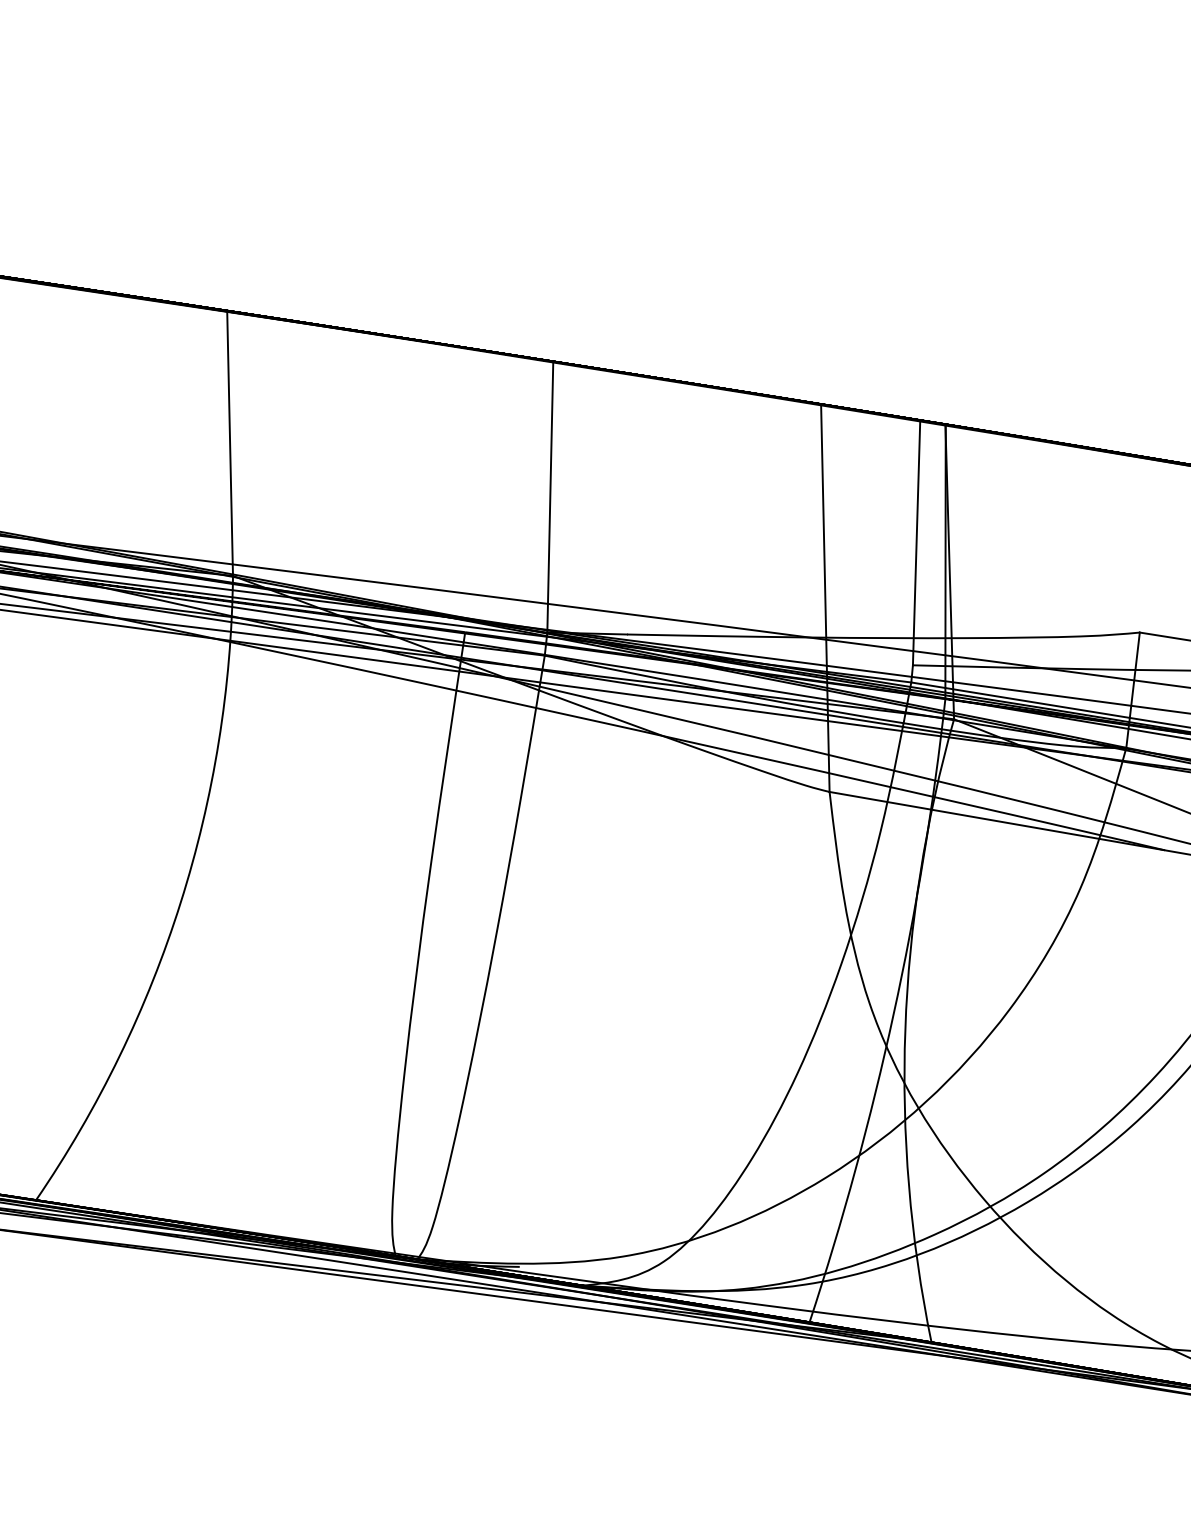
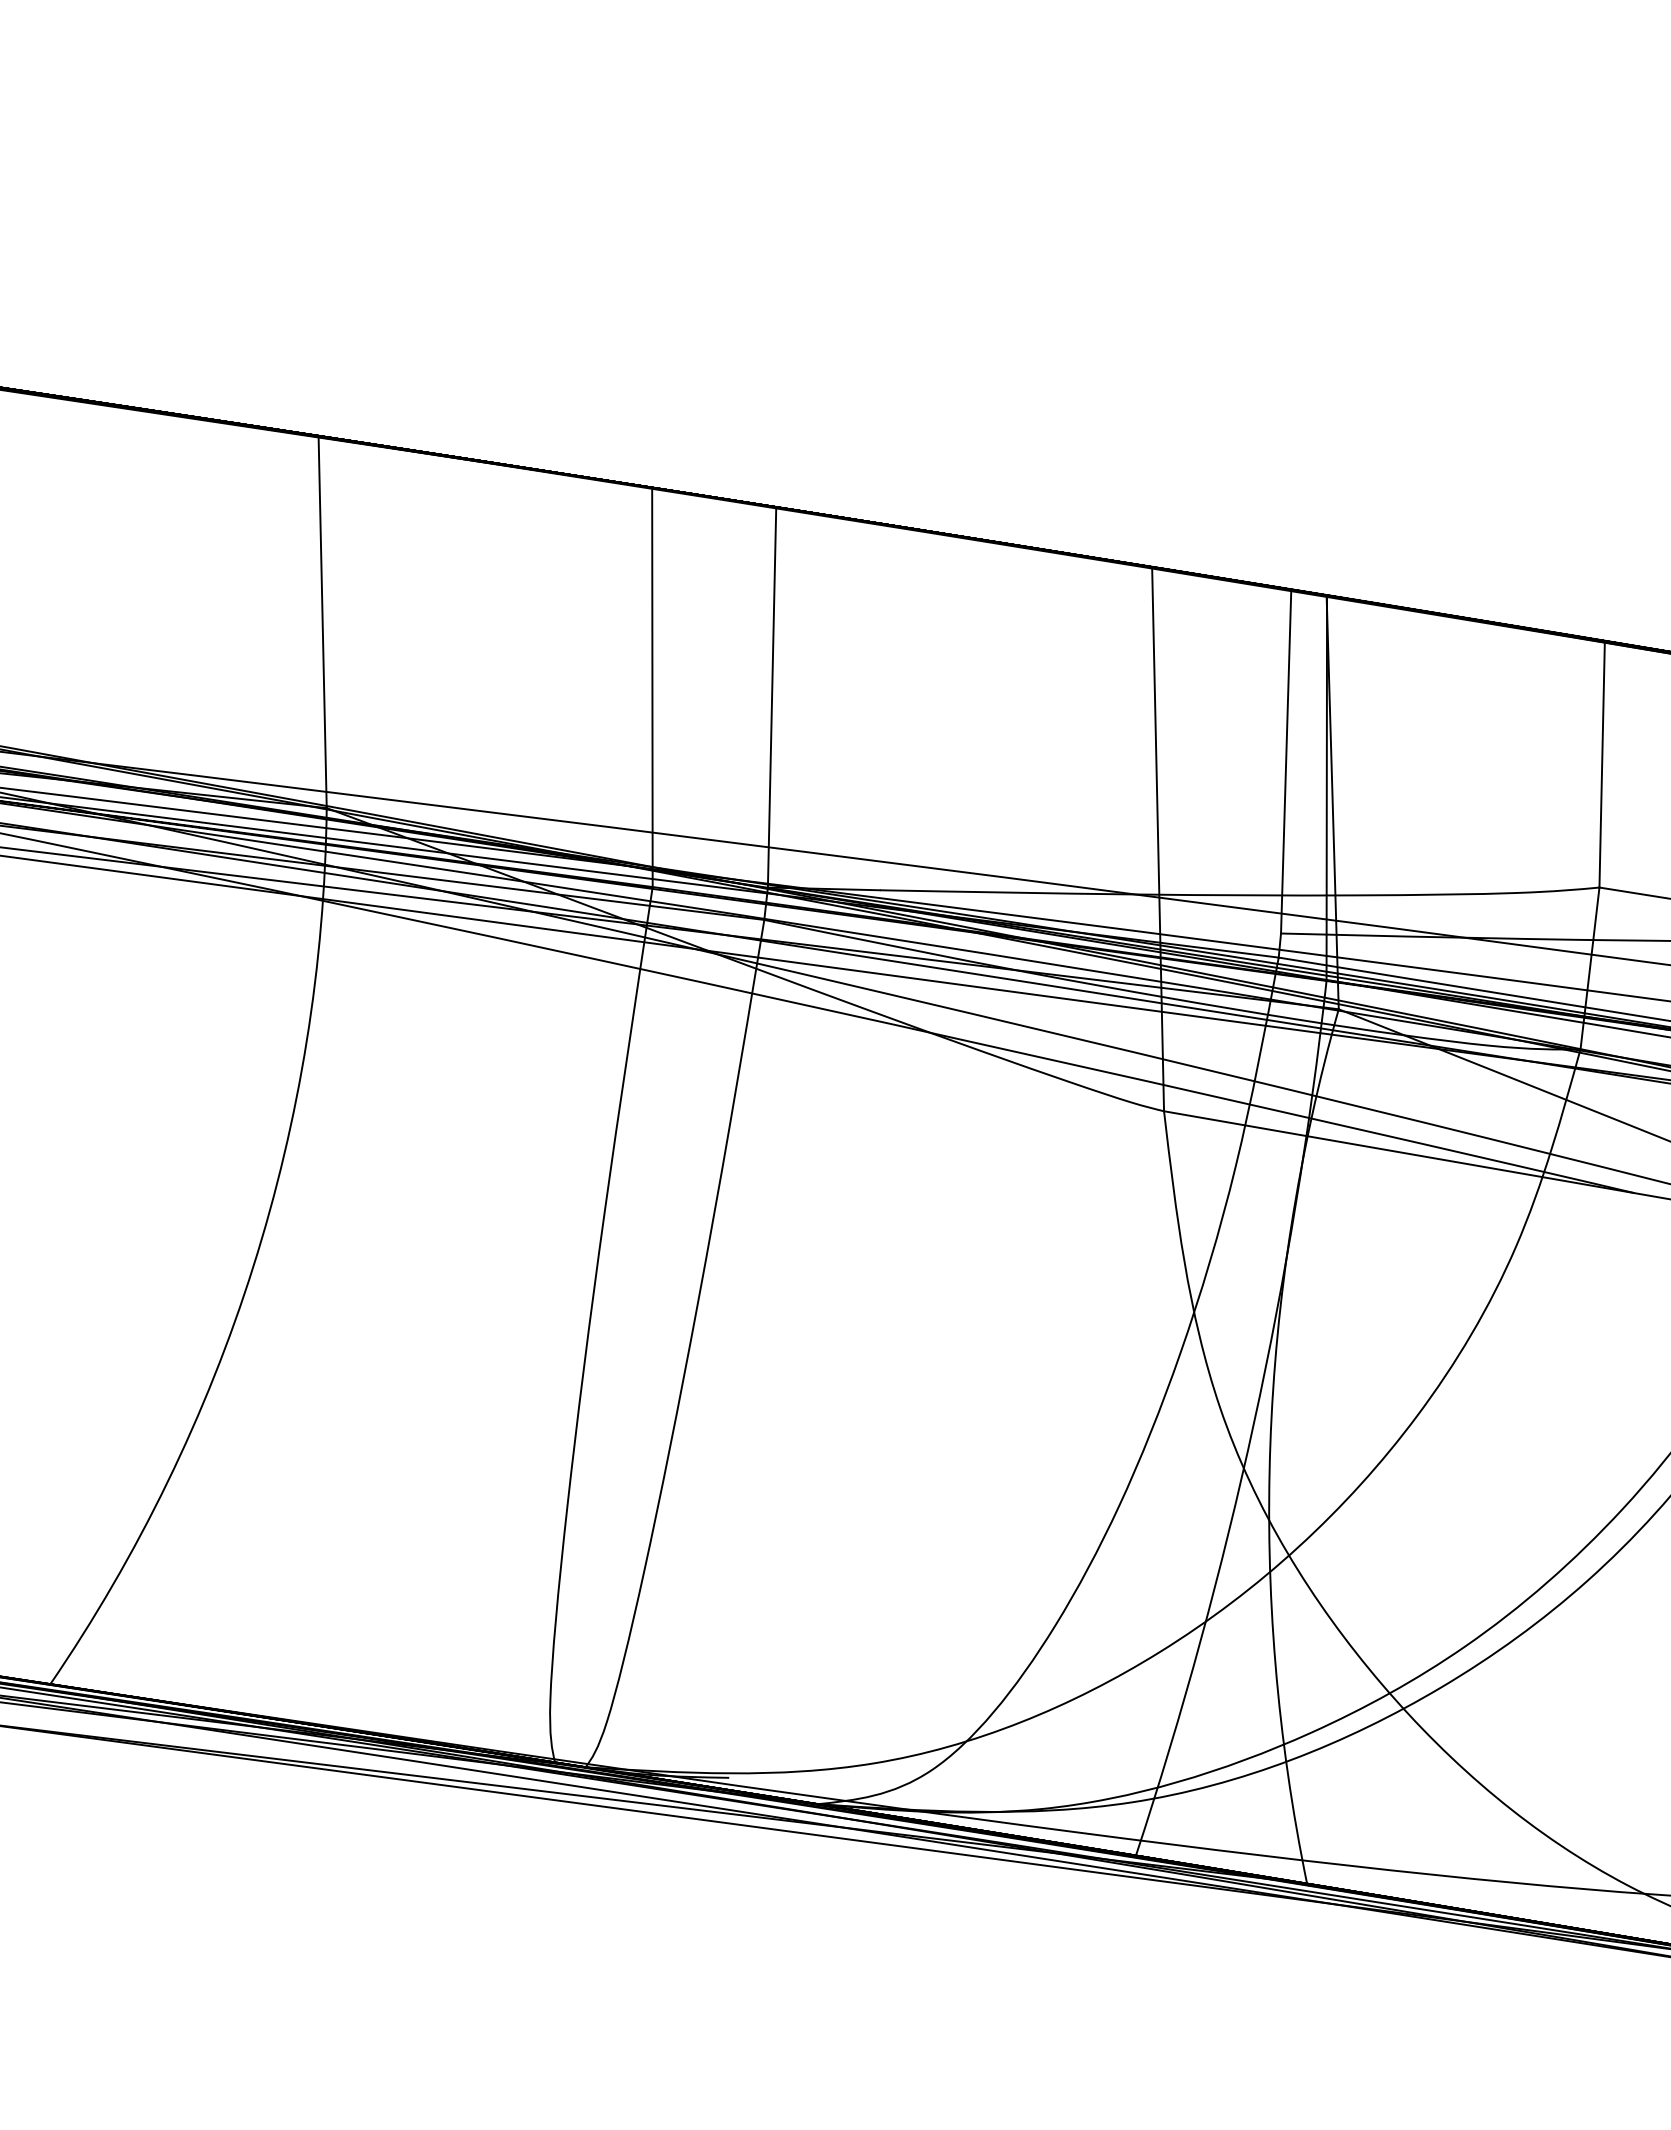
line: (465, 490) -> (652, 687), added
line: (1141, 544) -> (1601, 764), added

